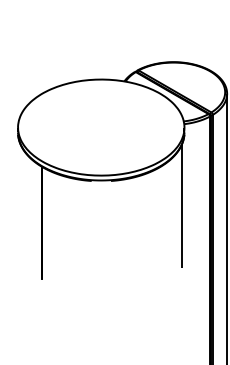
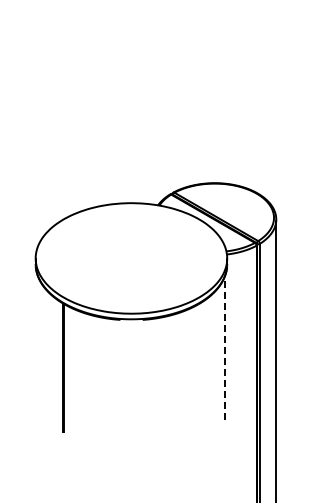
line: (182, 205) -> (224, 348), solid -> dashed

